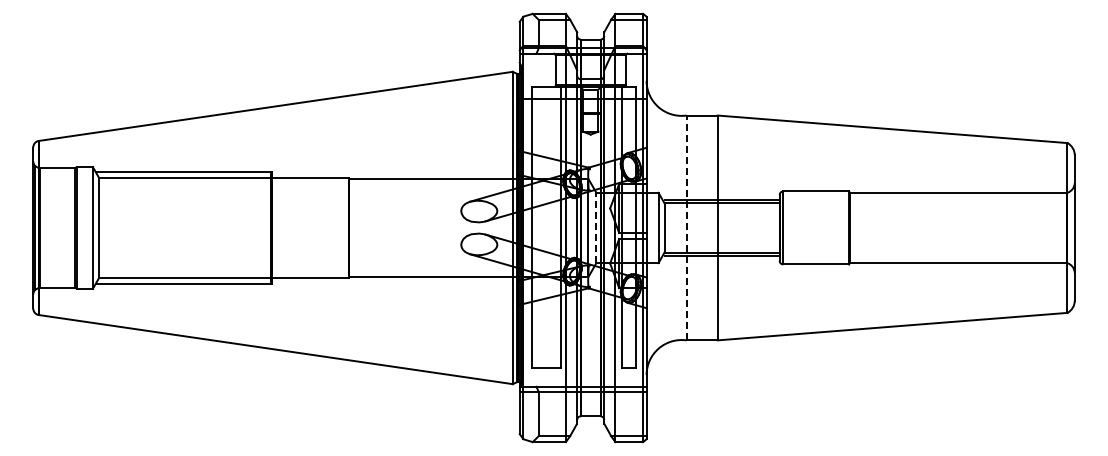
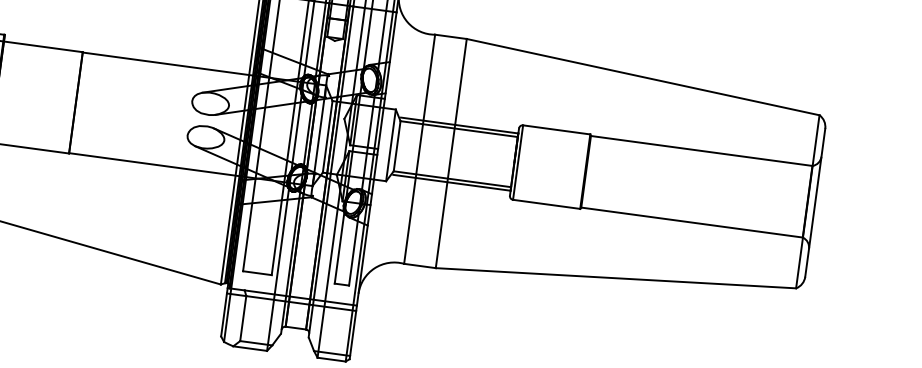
line: (596, 227) -> (327, 136), dashed -> solid
line: (686, 227) -> (419, 148), dashed -> solid

